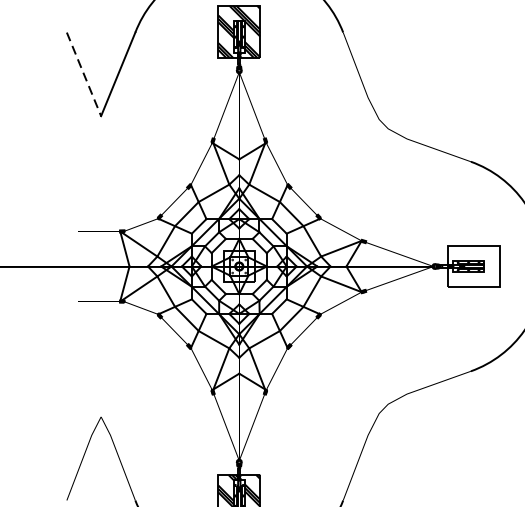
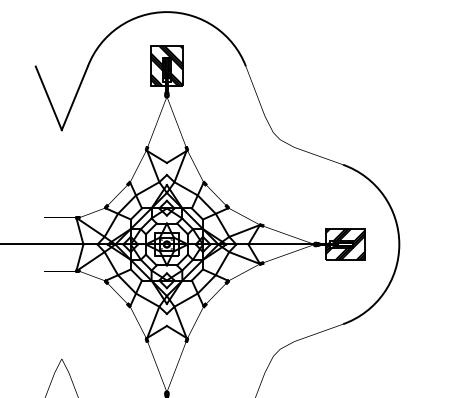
line: (83, 74) -> (48, 98), dashed -> solid
hatch: (474, 266) -> (345, 244), added

